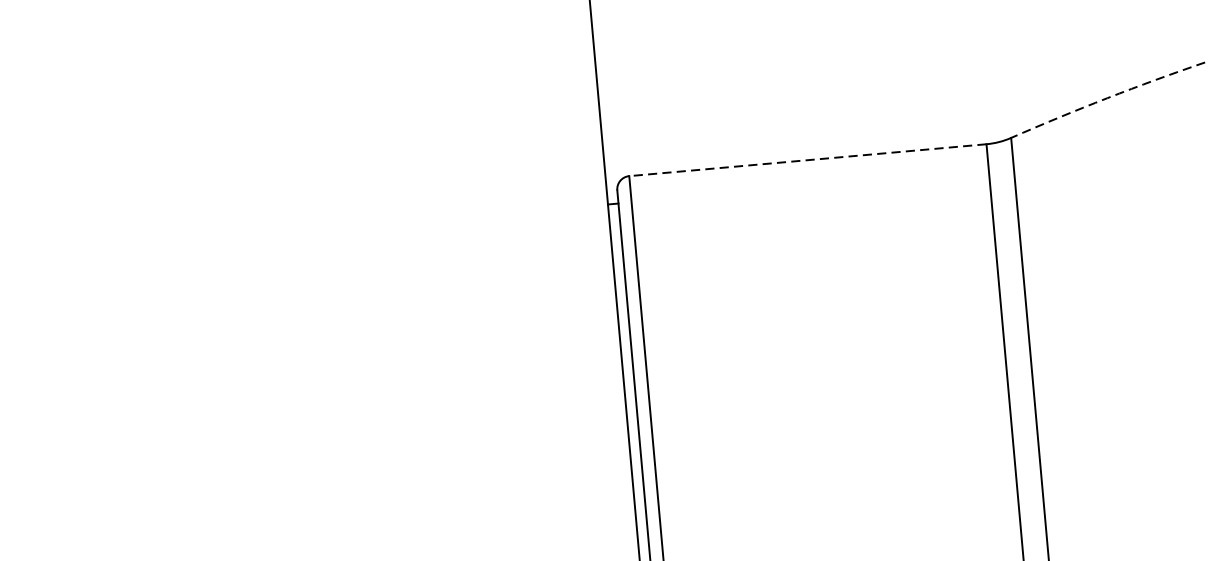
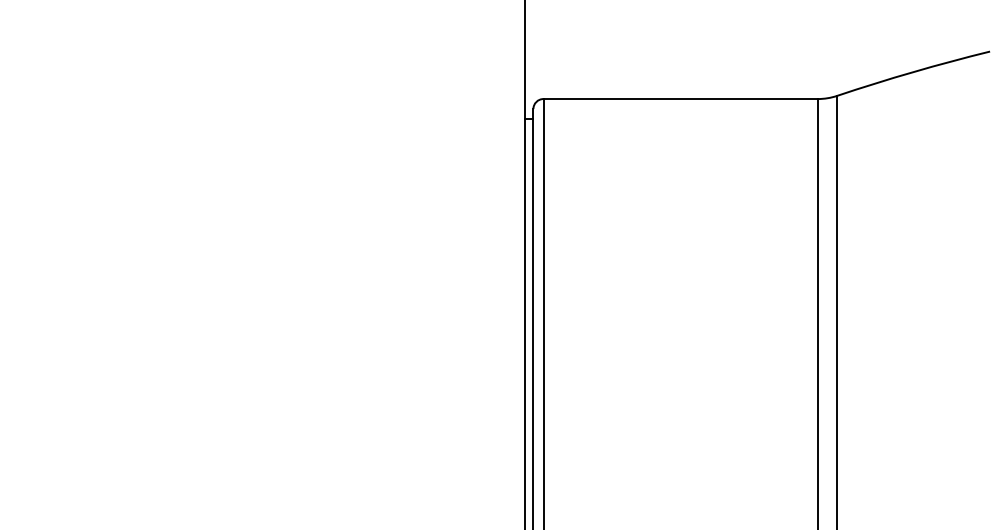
arc: (1107, 98) -> (913, 72), dashed -> solid
line: (807, 160) -> (680, 99), dashed -> solid

